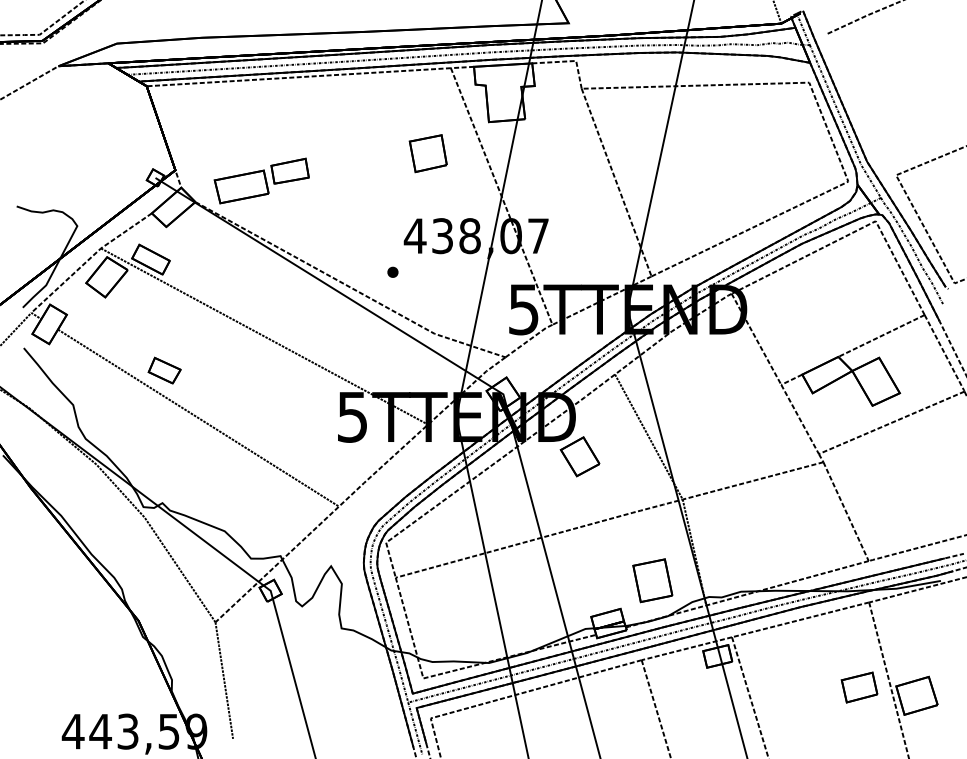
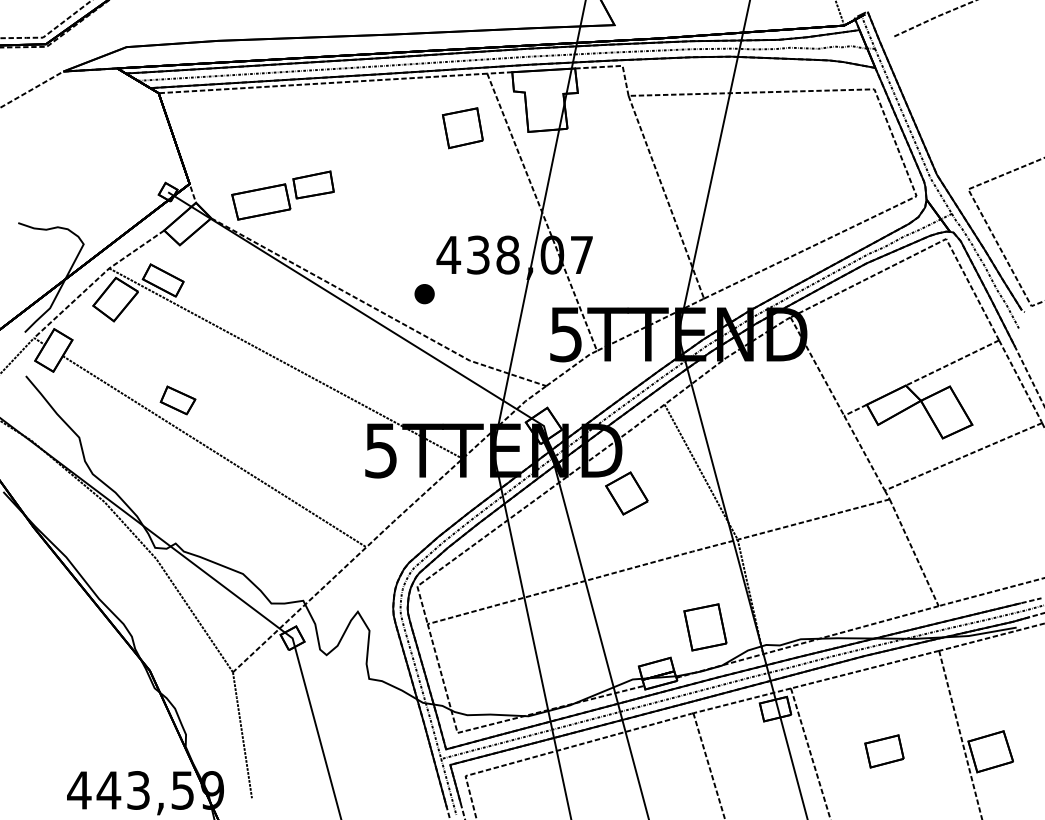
part: (427, 153) -> (462, 128), moved
part: (392, 272) -> (424, 294), size x1.67
part: (859, 687) -> (884, 751), moved

